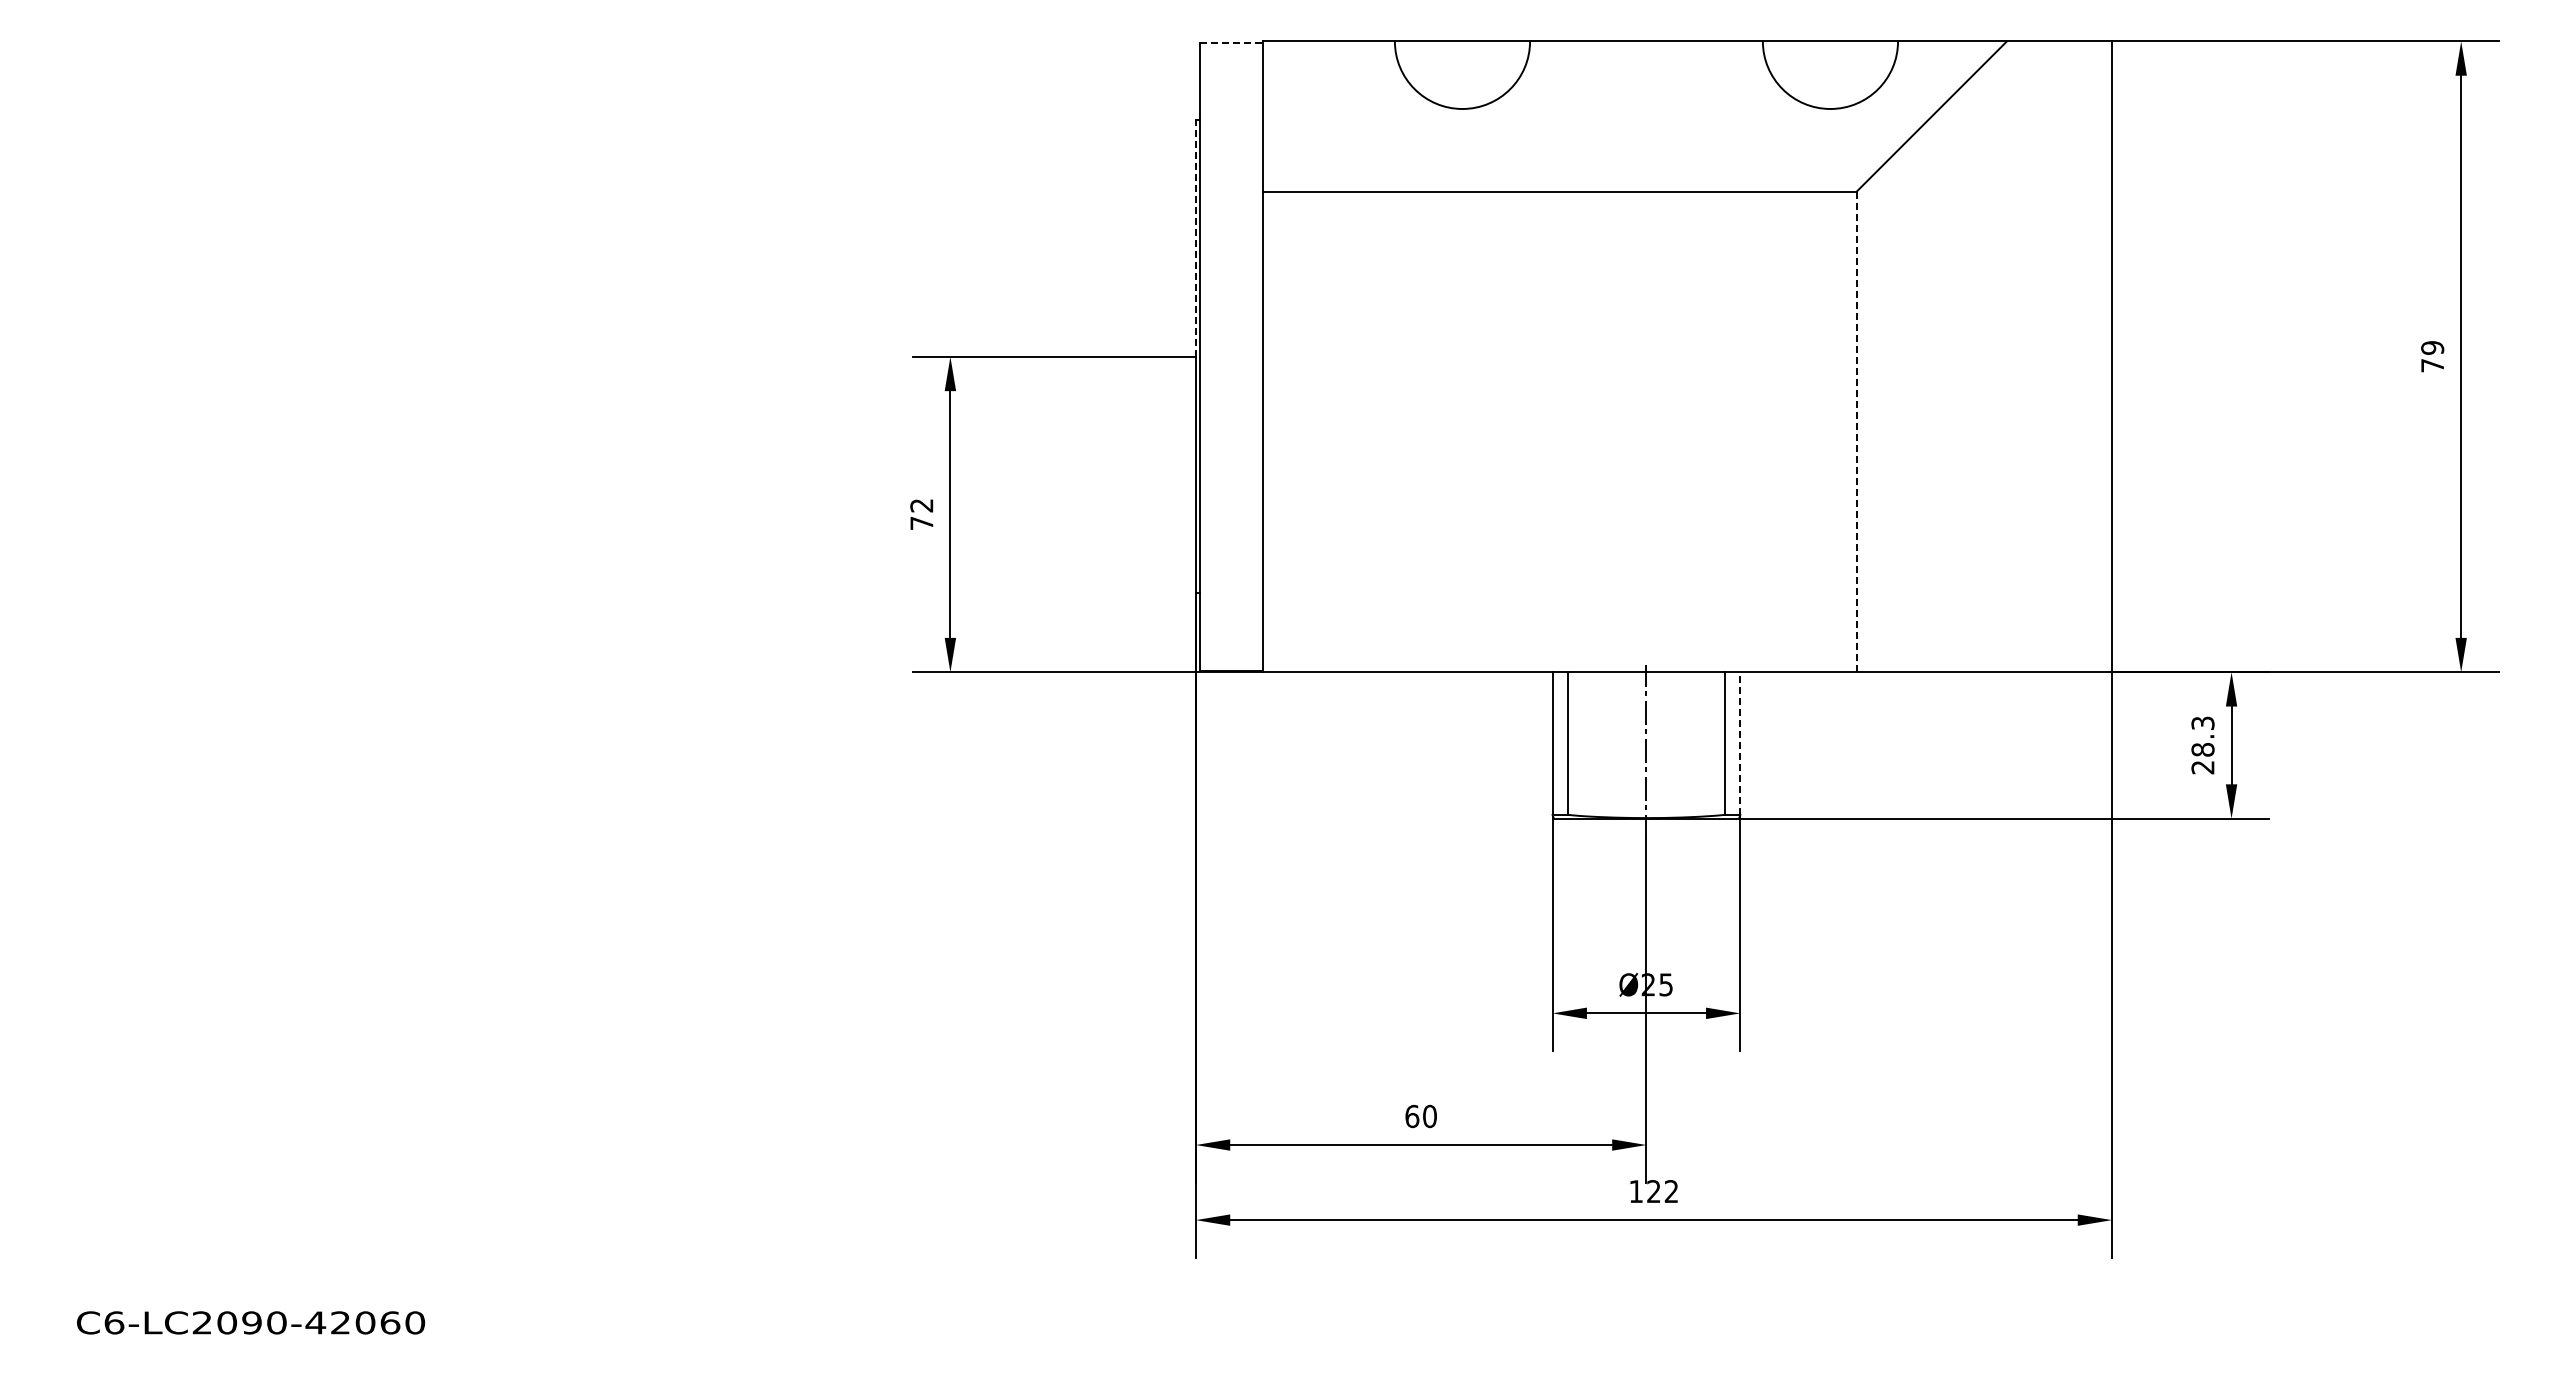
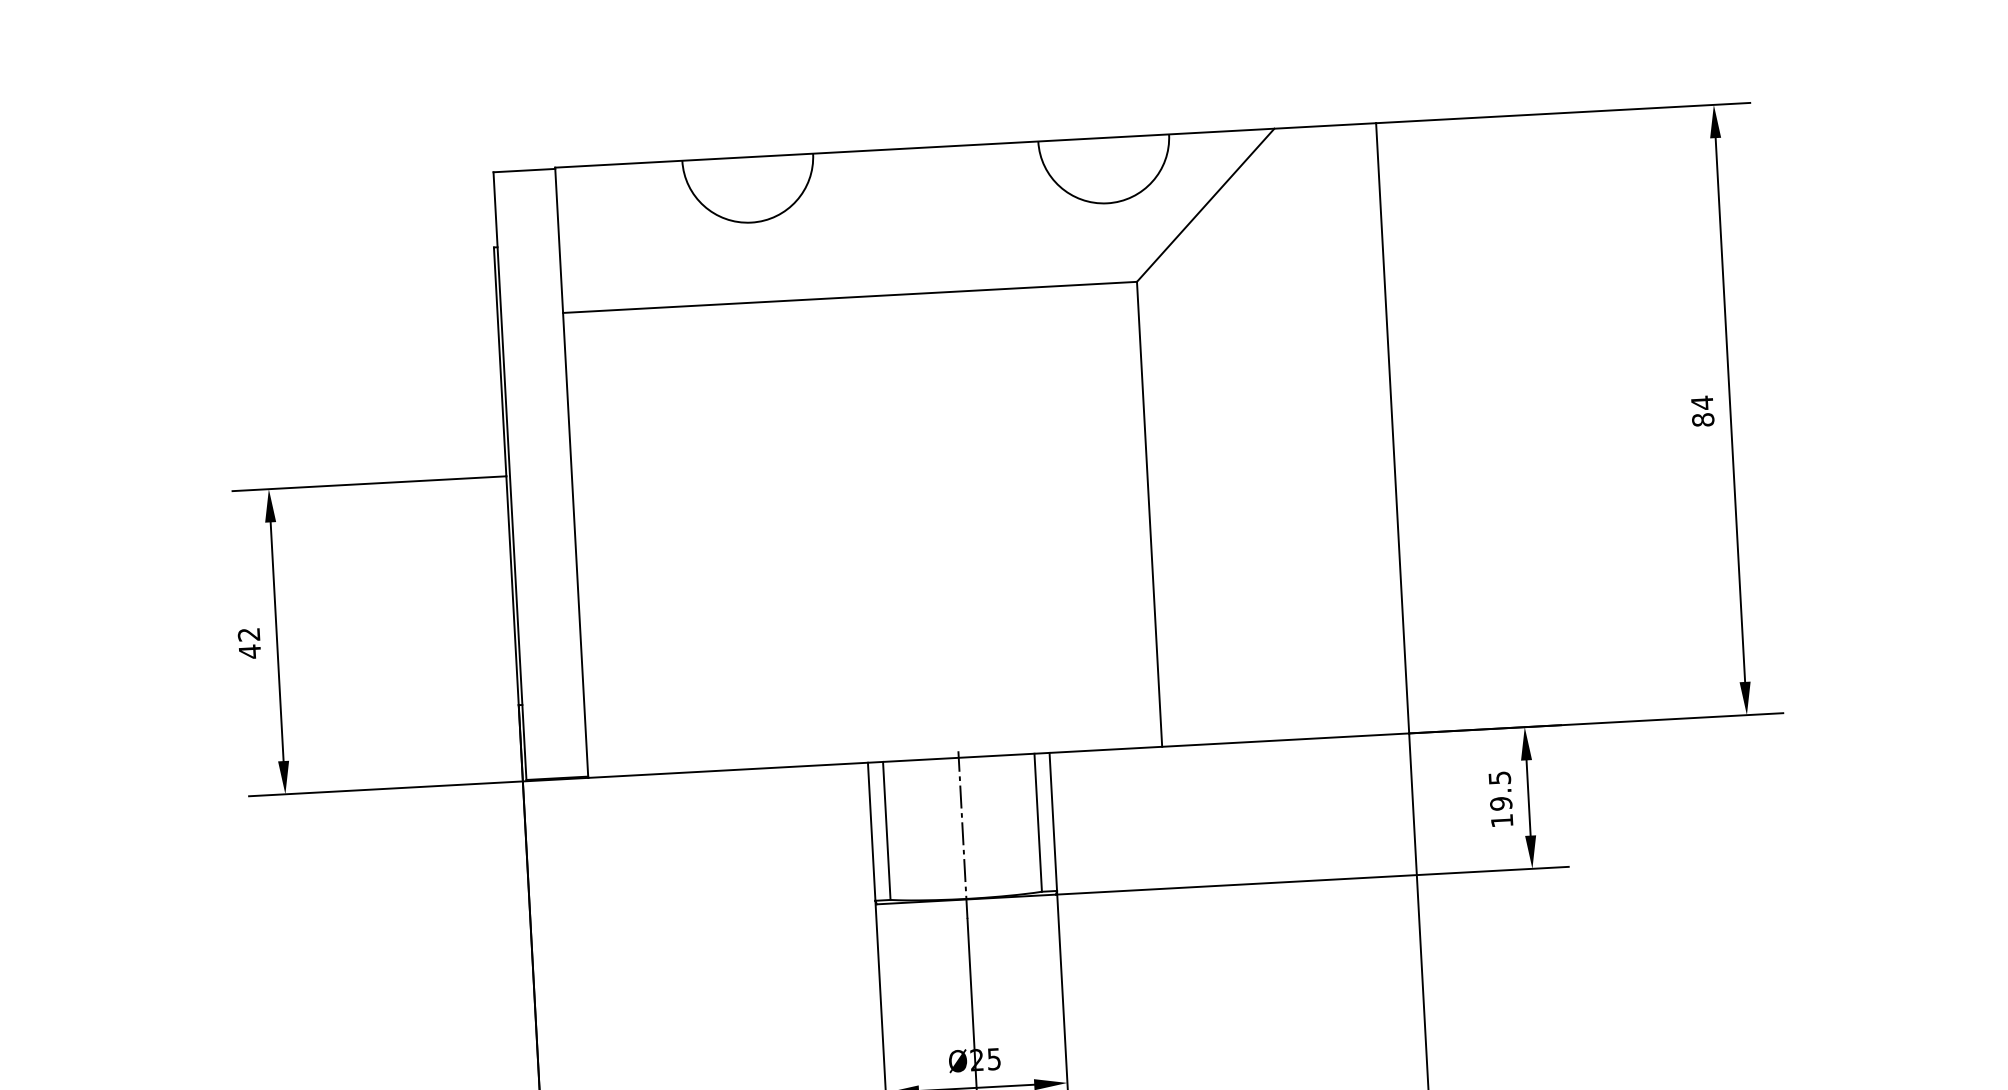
line: (1231, 42) -> (524, 170), dashed -> solid
line: (1195, 238) -> (499, 361), dashed -> solid
text: (2432, 356) -> (1702, 411), 79 -> 84
line: (1856, 432) -> (1149, 514), dashed -> solid
text: (921, 523) -> (249, 651), 72 -> 42
line: (1740, 743) -> (1053, 821), dashed -> solid
text: (2202, 745) -> (1500, 799), 28.3 -> 19.5

